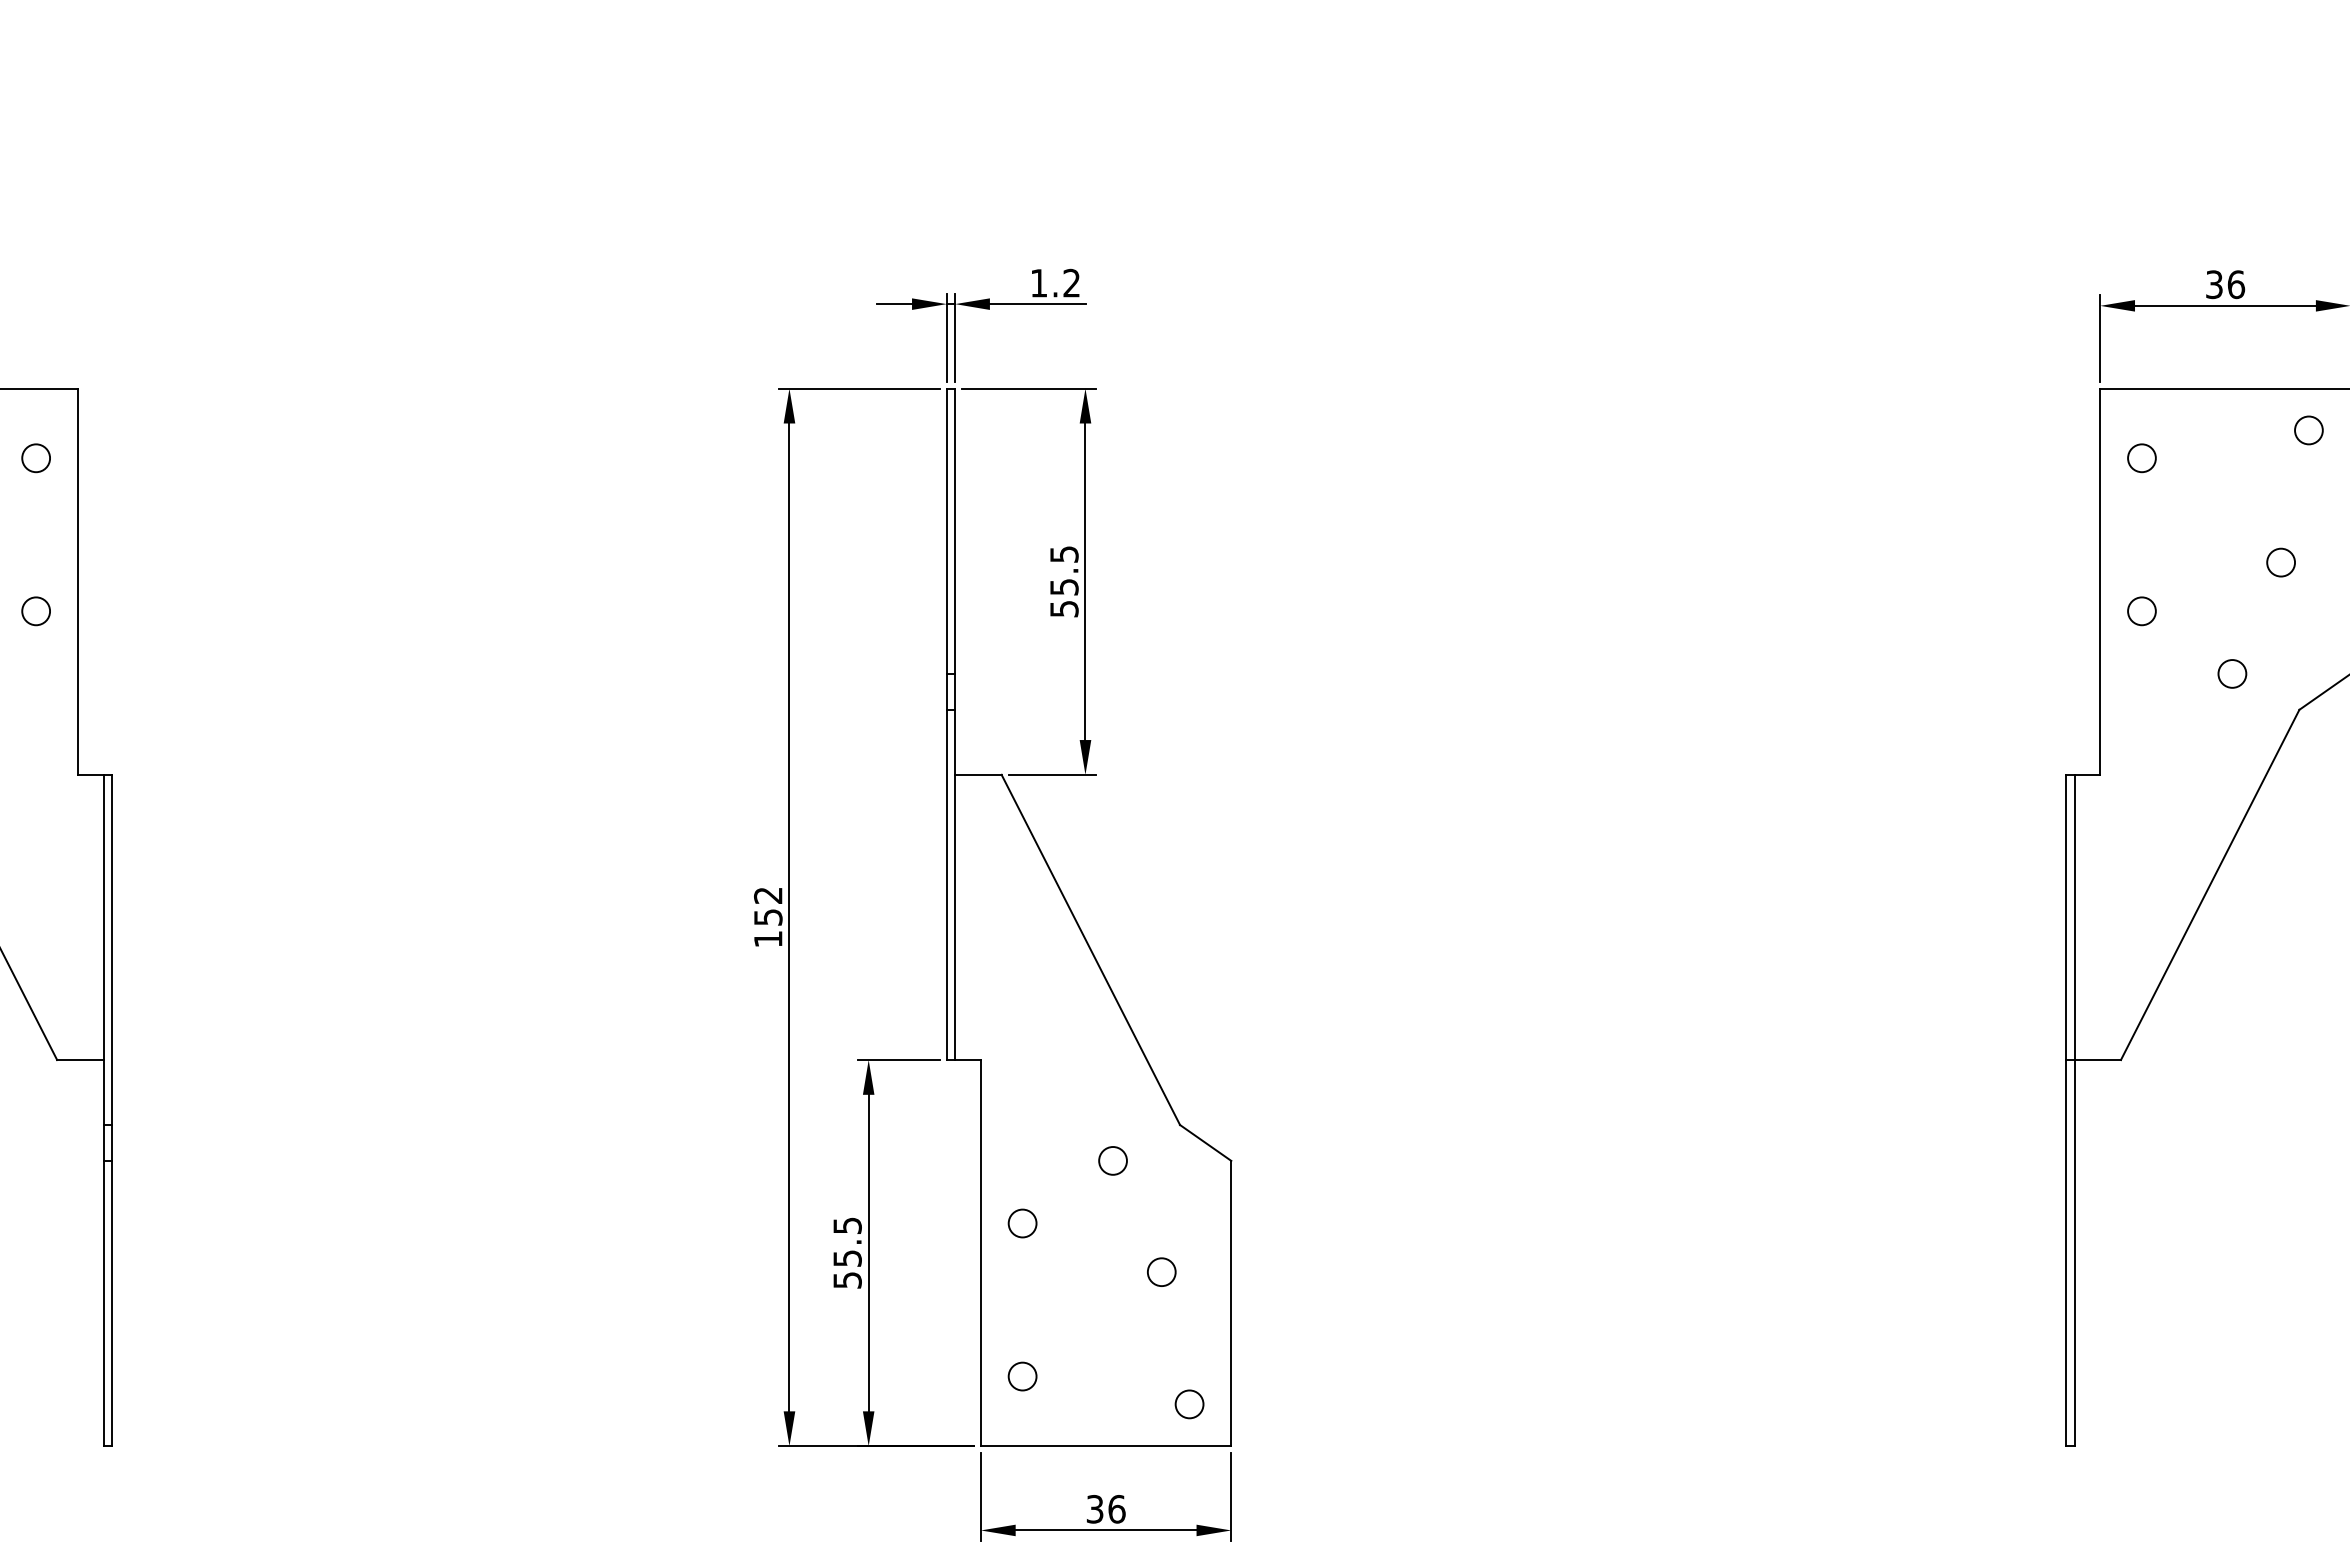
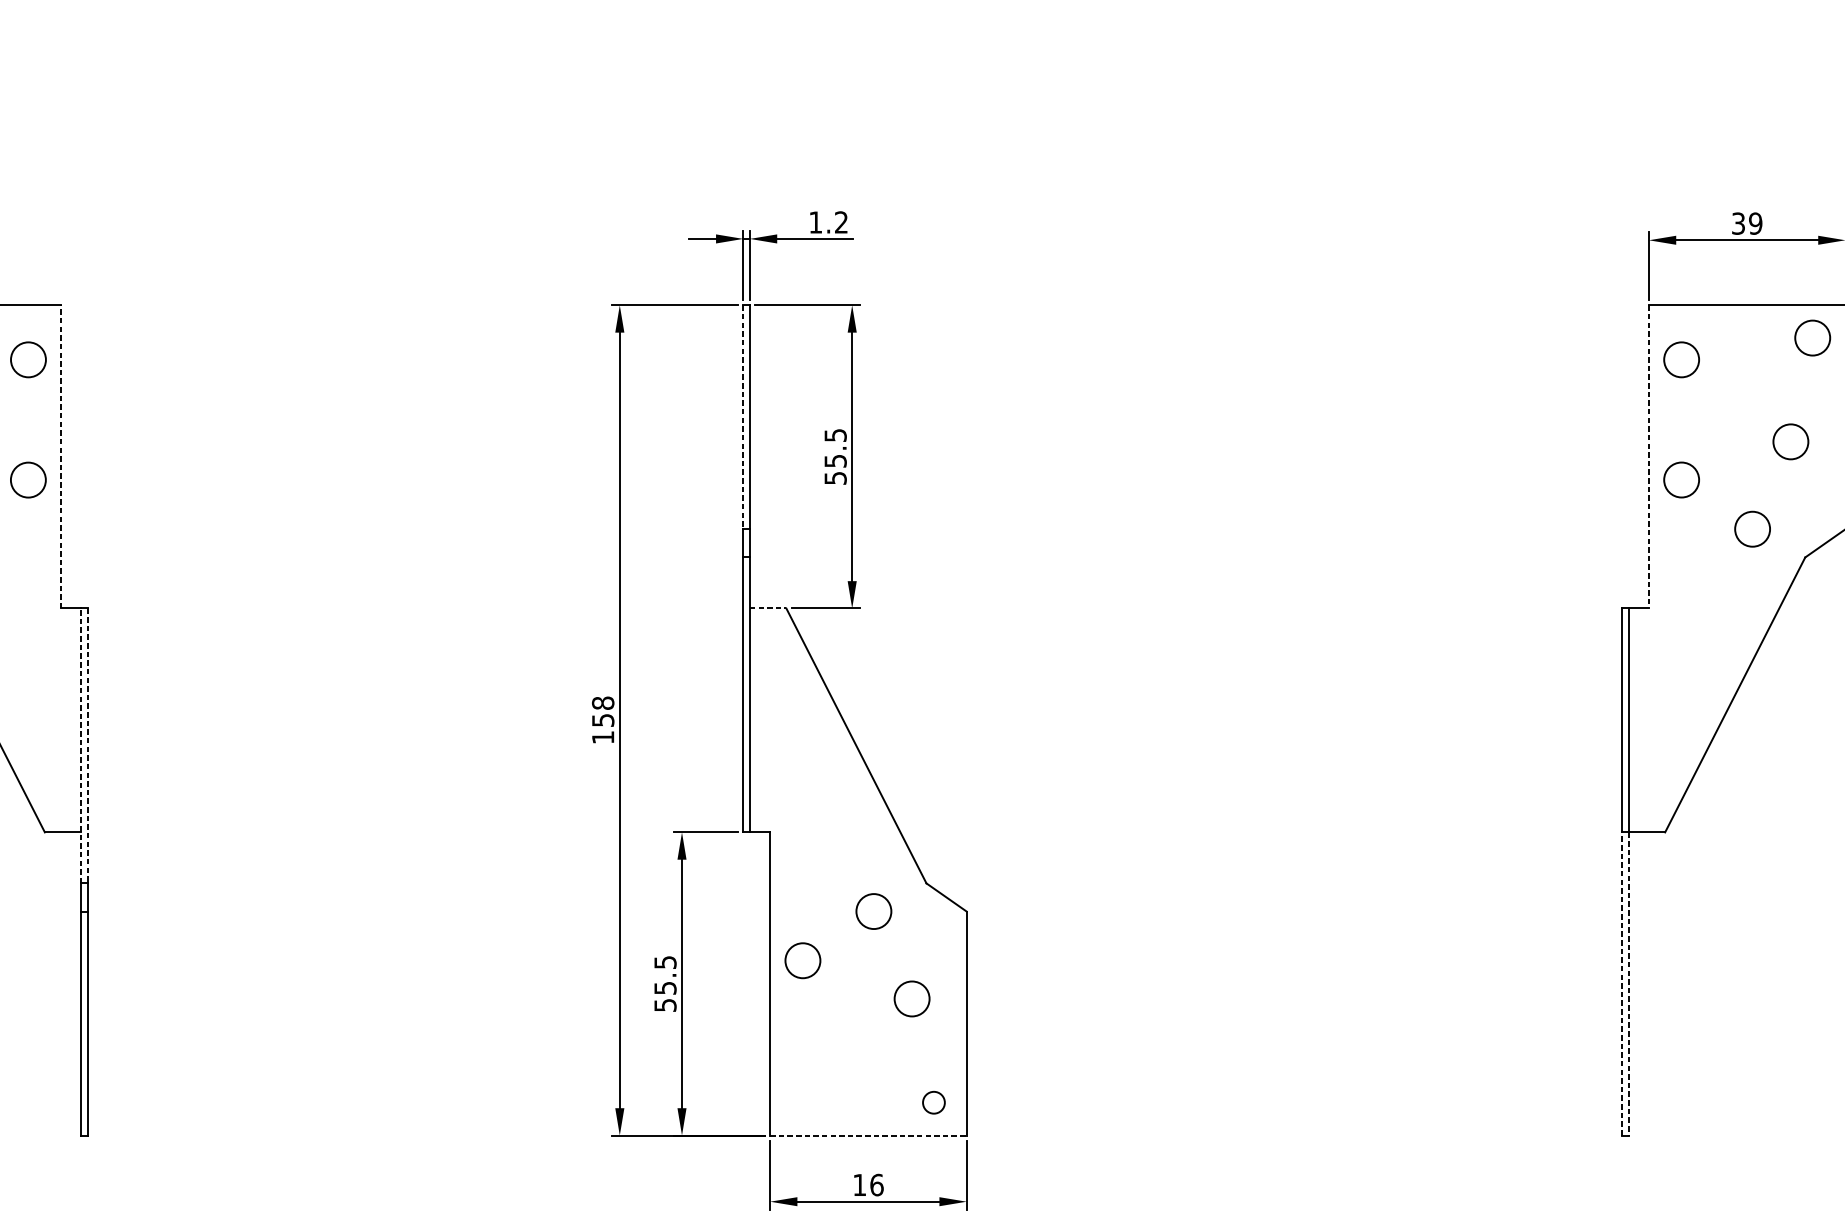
text: (2236, 284) -> (1755, 223), 36 -> 39
circle: (2308, 430) -> (1812, 338), size x1.6
circle: (35, 458) -> (27, 360), size x1.6
circle: (2141, 458) -> (1681, 360), size x1.6
line: (946, 531) -> (743, 417), solid -> dashed
circle: (2281, 562) -> (1791, 441), size x1.6
line: (77, 581) -> (60, 456), solid -> dashed
line: (2100, 582) -> (1649, 457), solid -> dashed
circle: (36, 611) -> (28, 480), size x1.6
circle: (2141, 611) -> (1681, 480), size x1.6
circle: (2232, 673) -> (1752, 528), size x1.6
line: (978, 774) -> (768, 608), solid -> dashed
text: (768, 895) -> (603, 703), 152 -> 158
line: (103, 949) -> (81, 745), solid -> dashed
line: (112, 950) -> (88, 746), solid -> dashed
circle: (1112, 1160) -> (873, 911), size x1.6
circle: (1022, 1223) -> (802, 960), size x1.6
line: (2066, 1252) -> (1622, 983), solid -> dashed
line: (2074, 1253) -> (1628, 984), solid -> dashed
circle: (1161, 1272) -> (911, 999), size x1.6
circle: (1022, 1376) -> (802, 1080), removed
line: (1106, 1446) -> (868, 1135), solid -> dashed
text: (1094, 1509) -> (859, 1185), 36 -> 16

